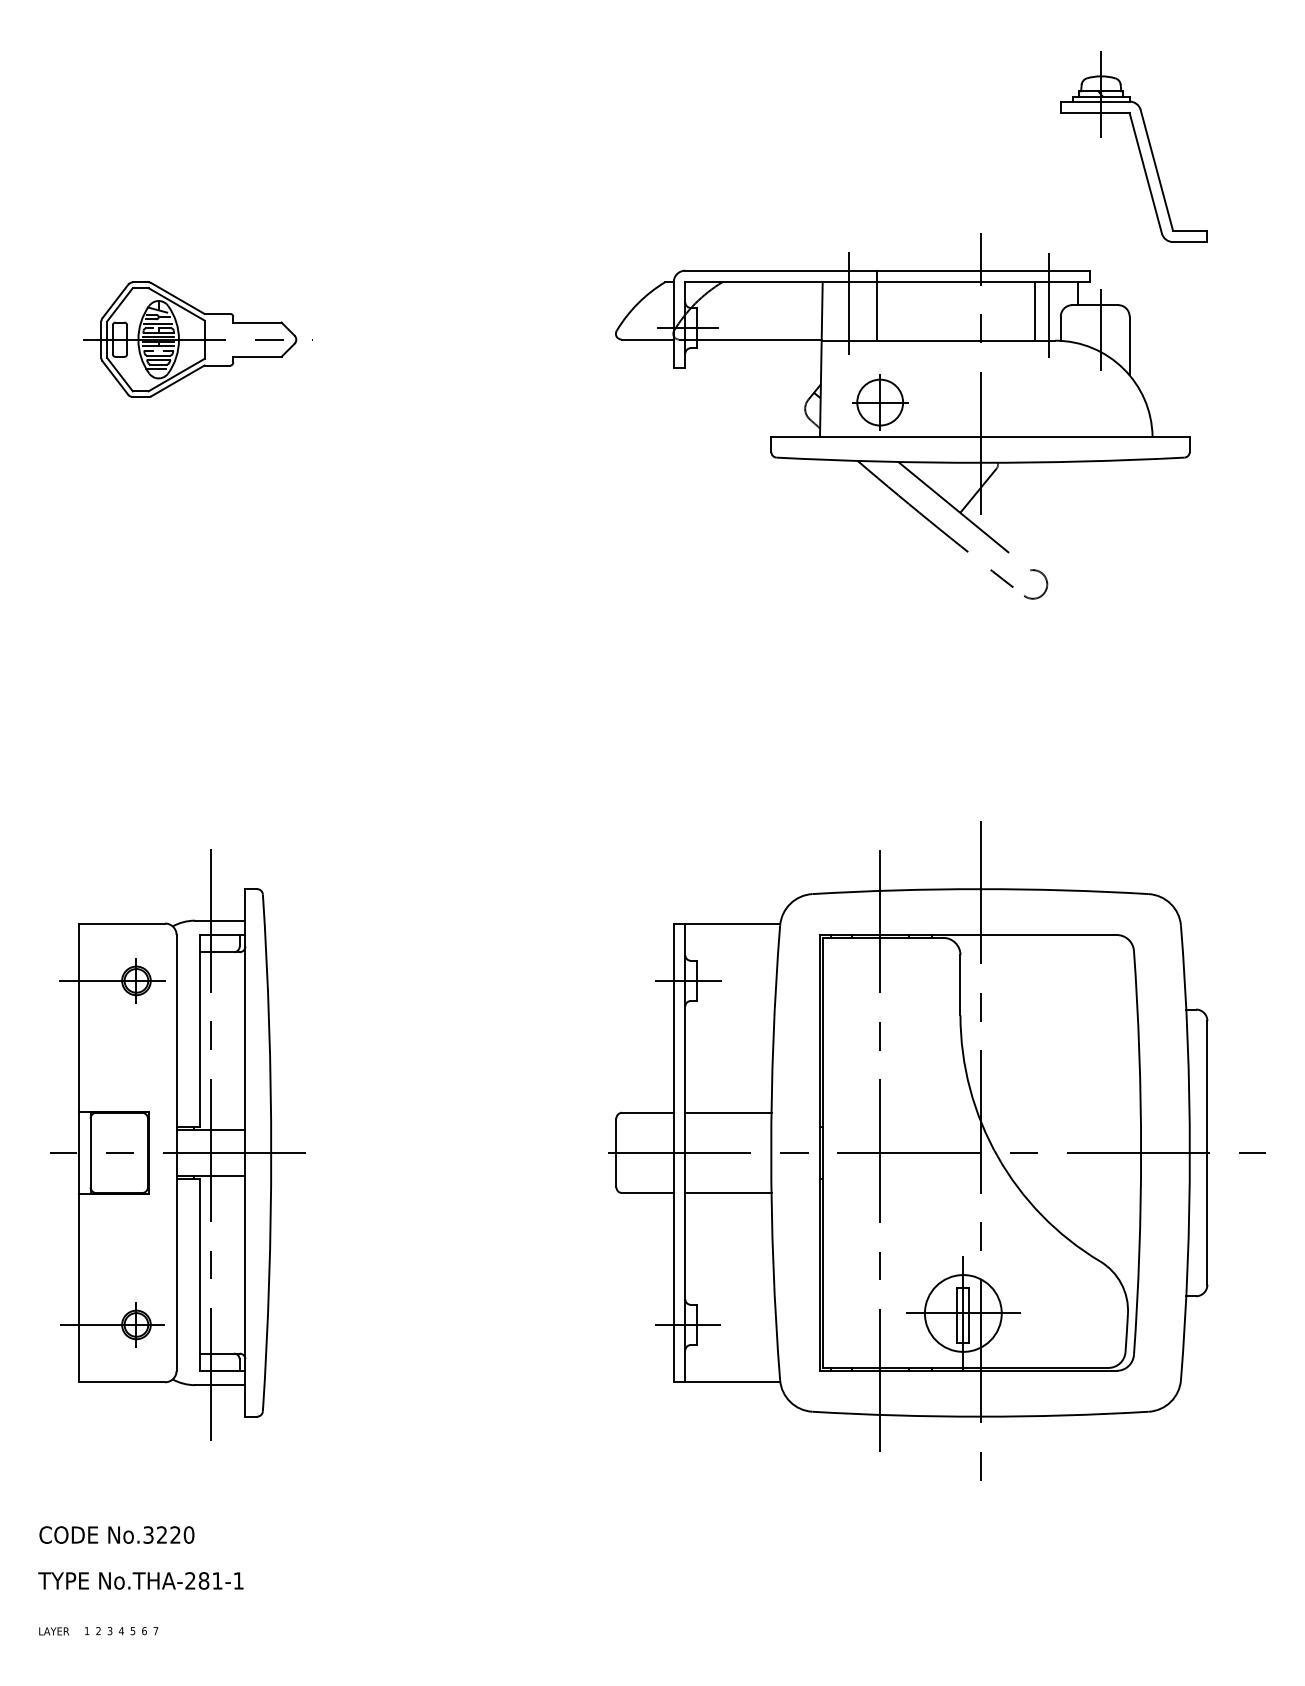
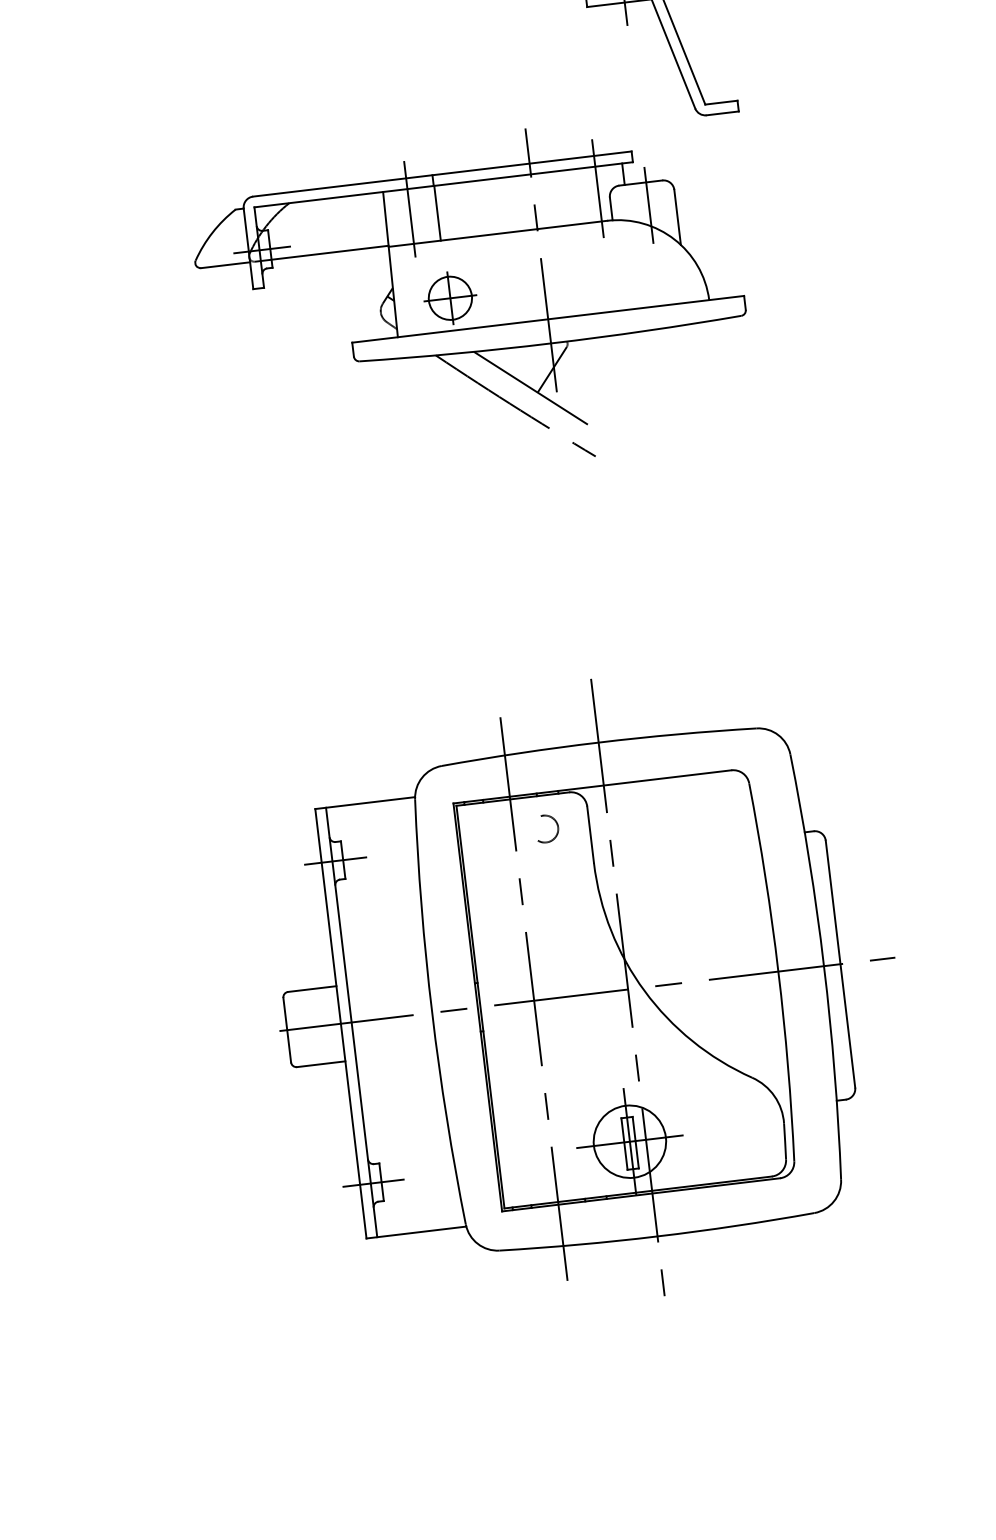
line: (1035, 311) -> (585, 195), removed
arc: (1045, 580) -> (556, 823), moved
line: (728, 1112) -> (387, 979), removed
line: (728, 1193) -> (396, 1055), removed

